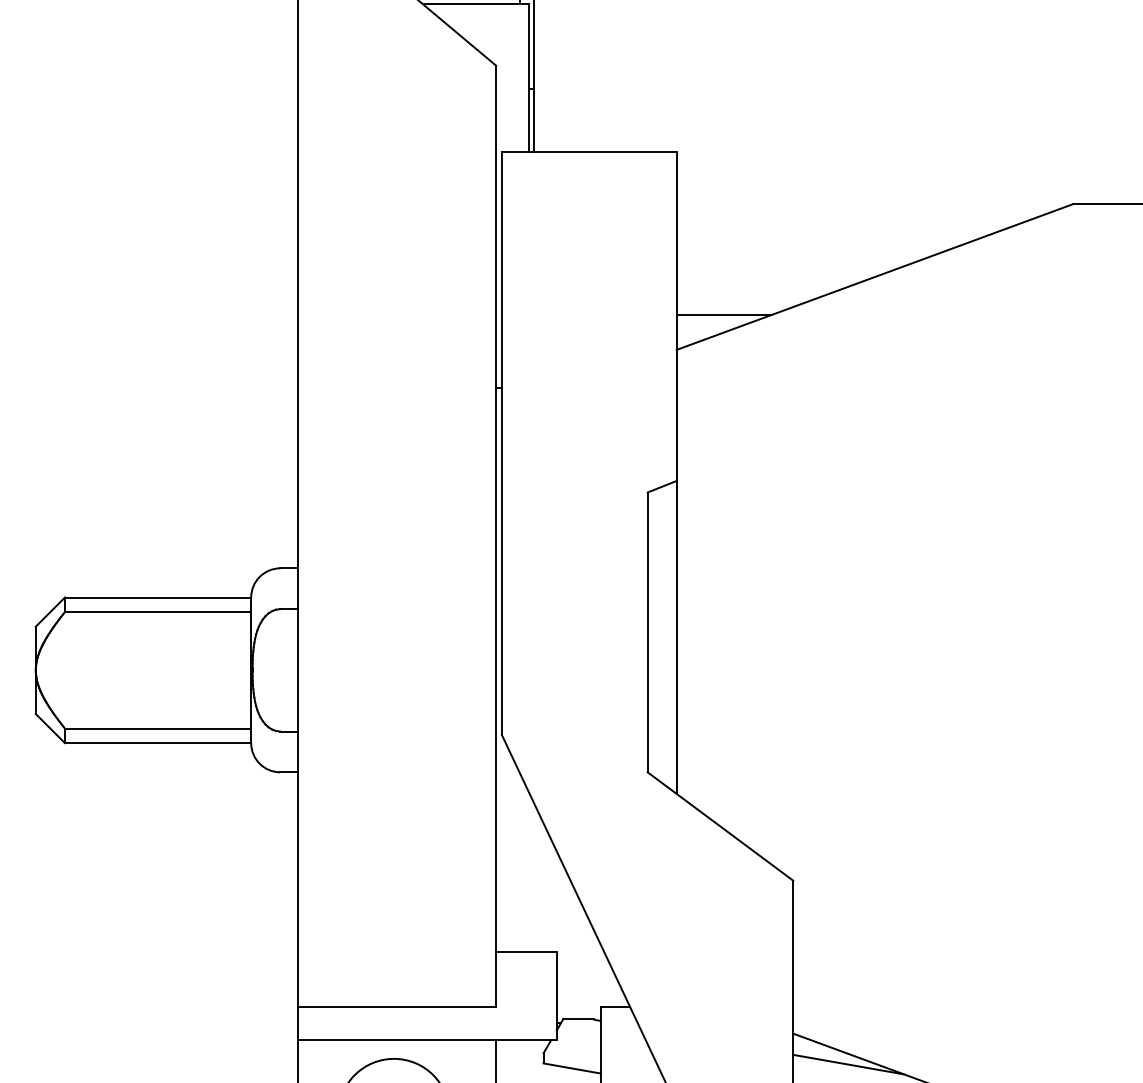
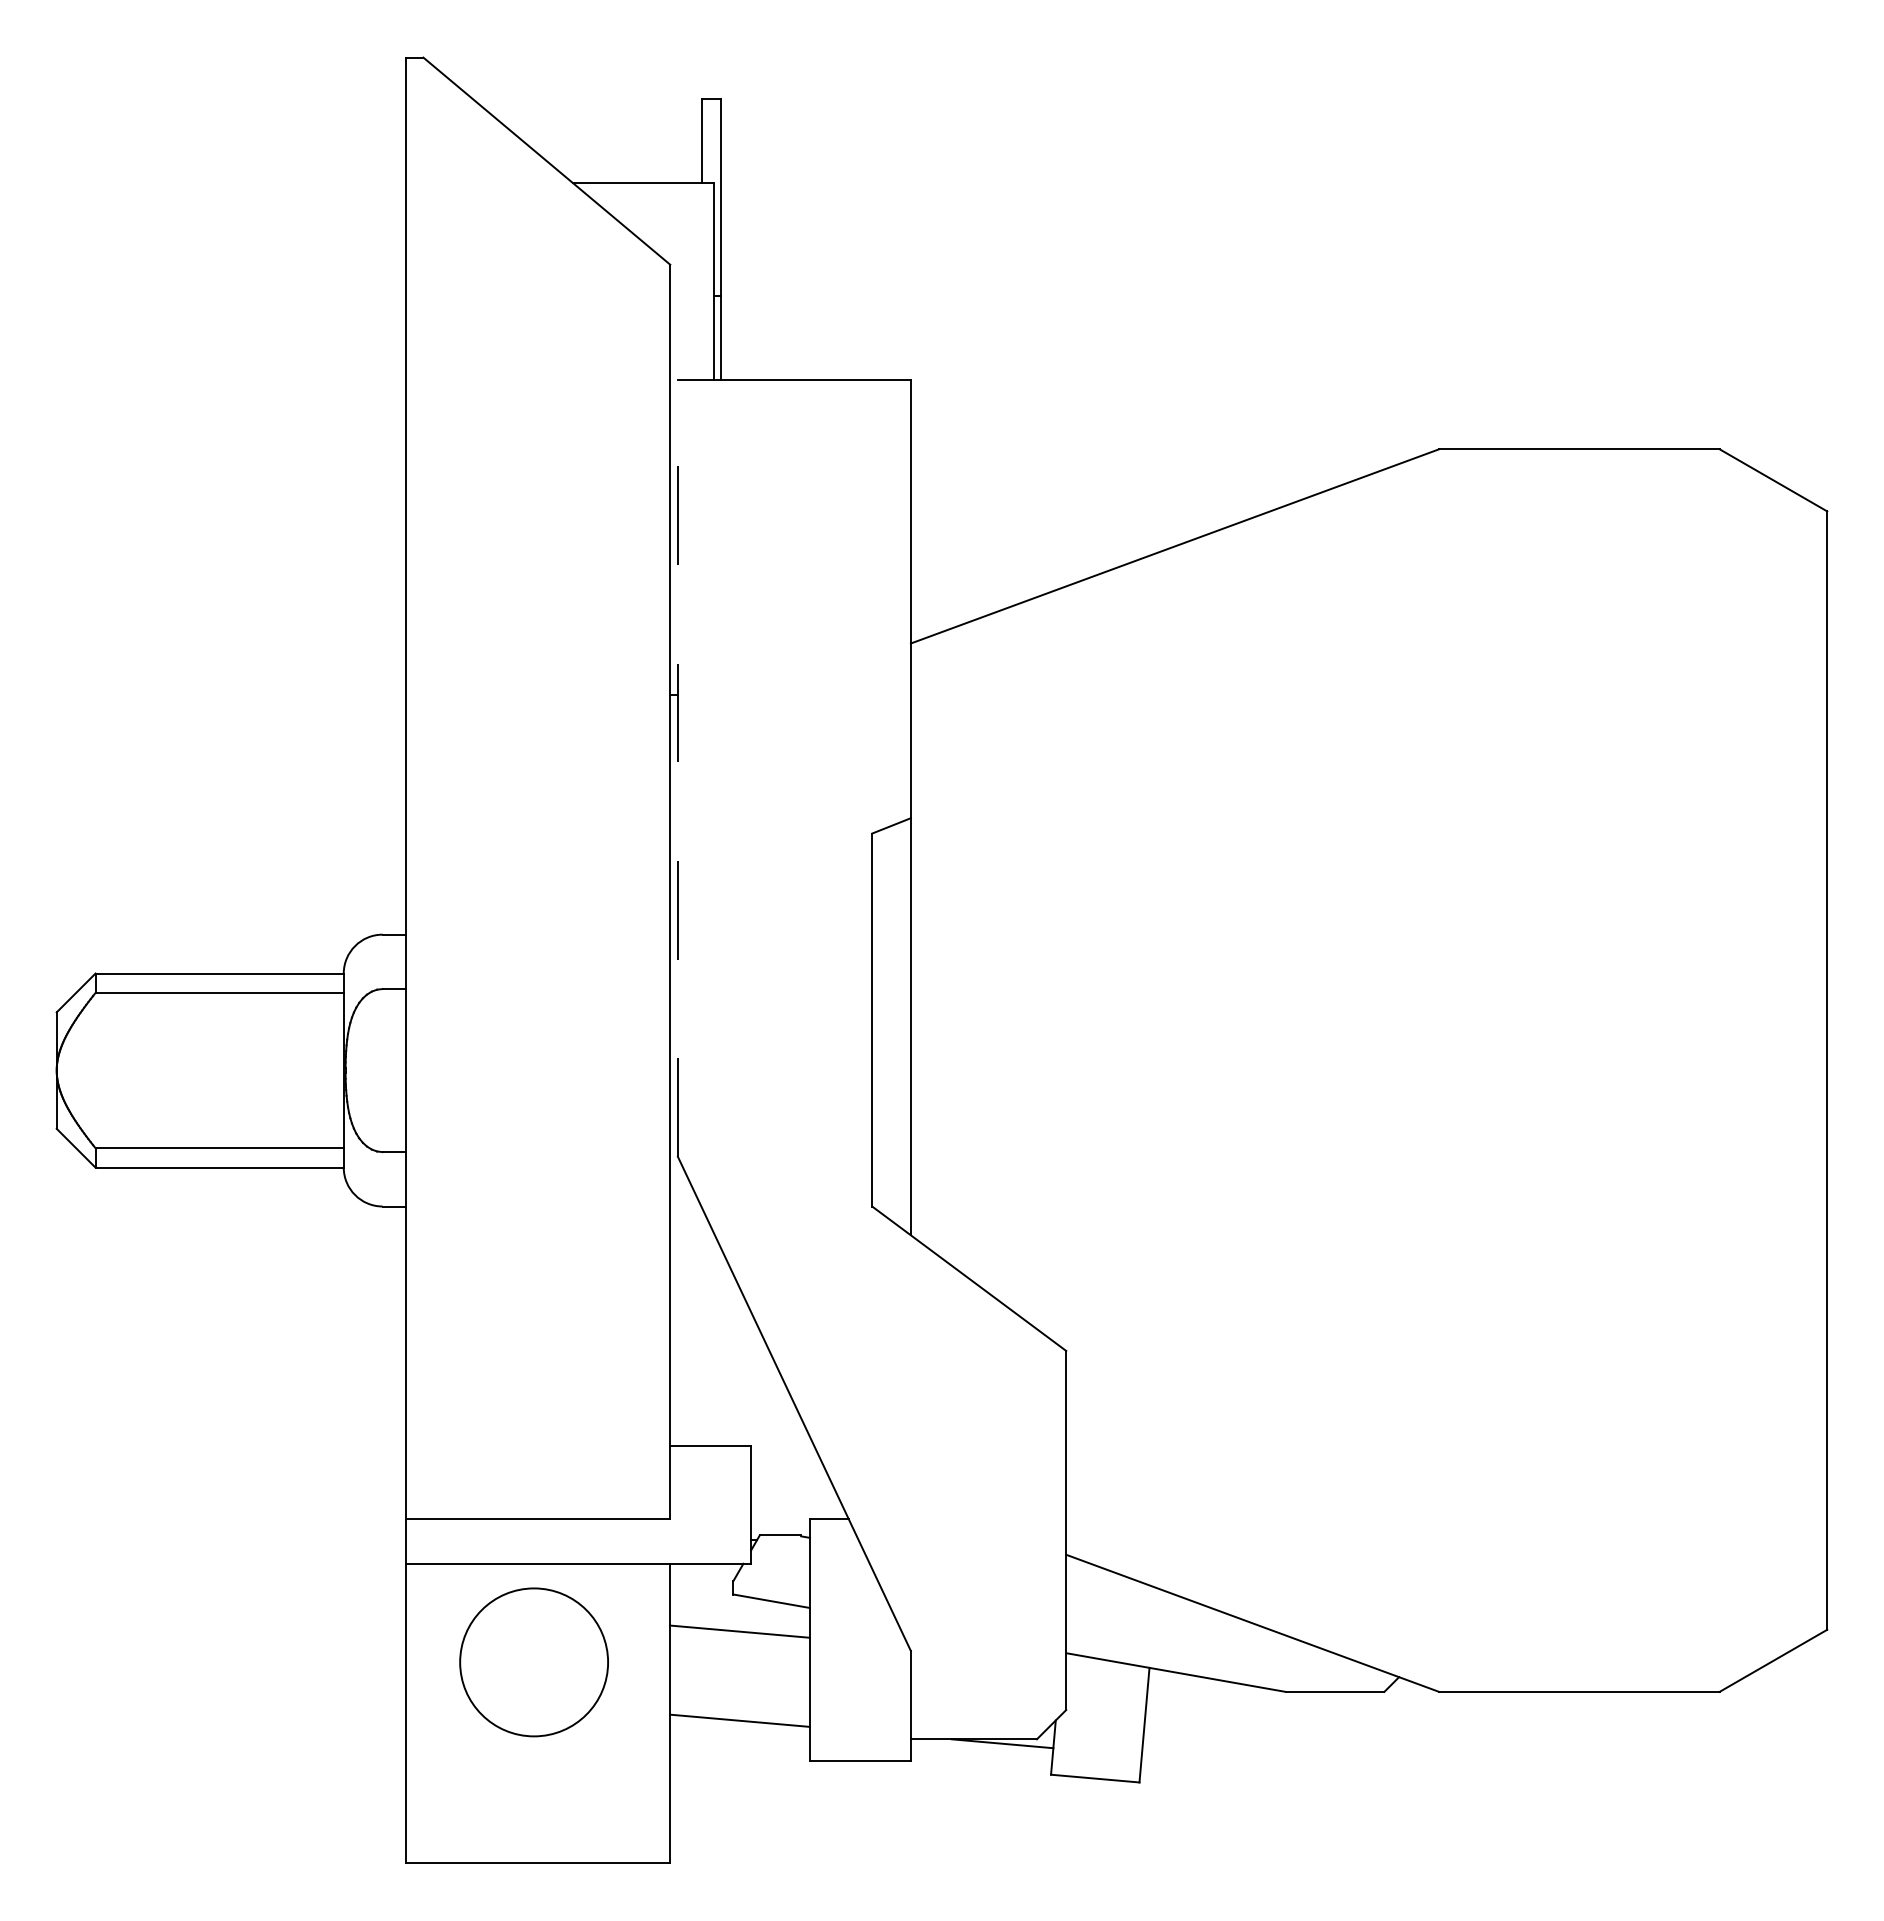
line: (723, 315) -> (973, 597), removed
line: (501, 442) -> (677, 767), solid -> dashed
line: (848, 1064) -> (1140, 1596), removed

